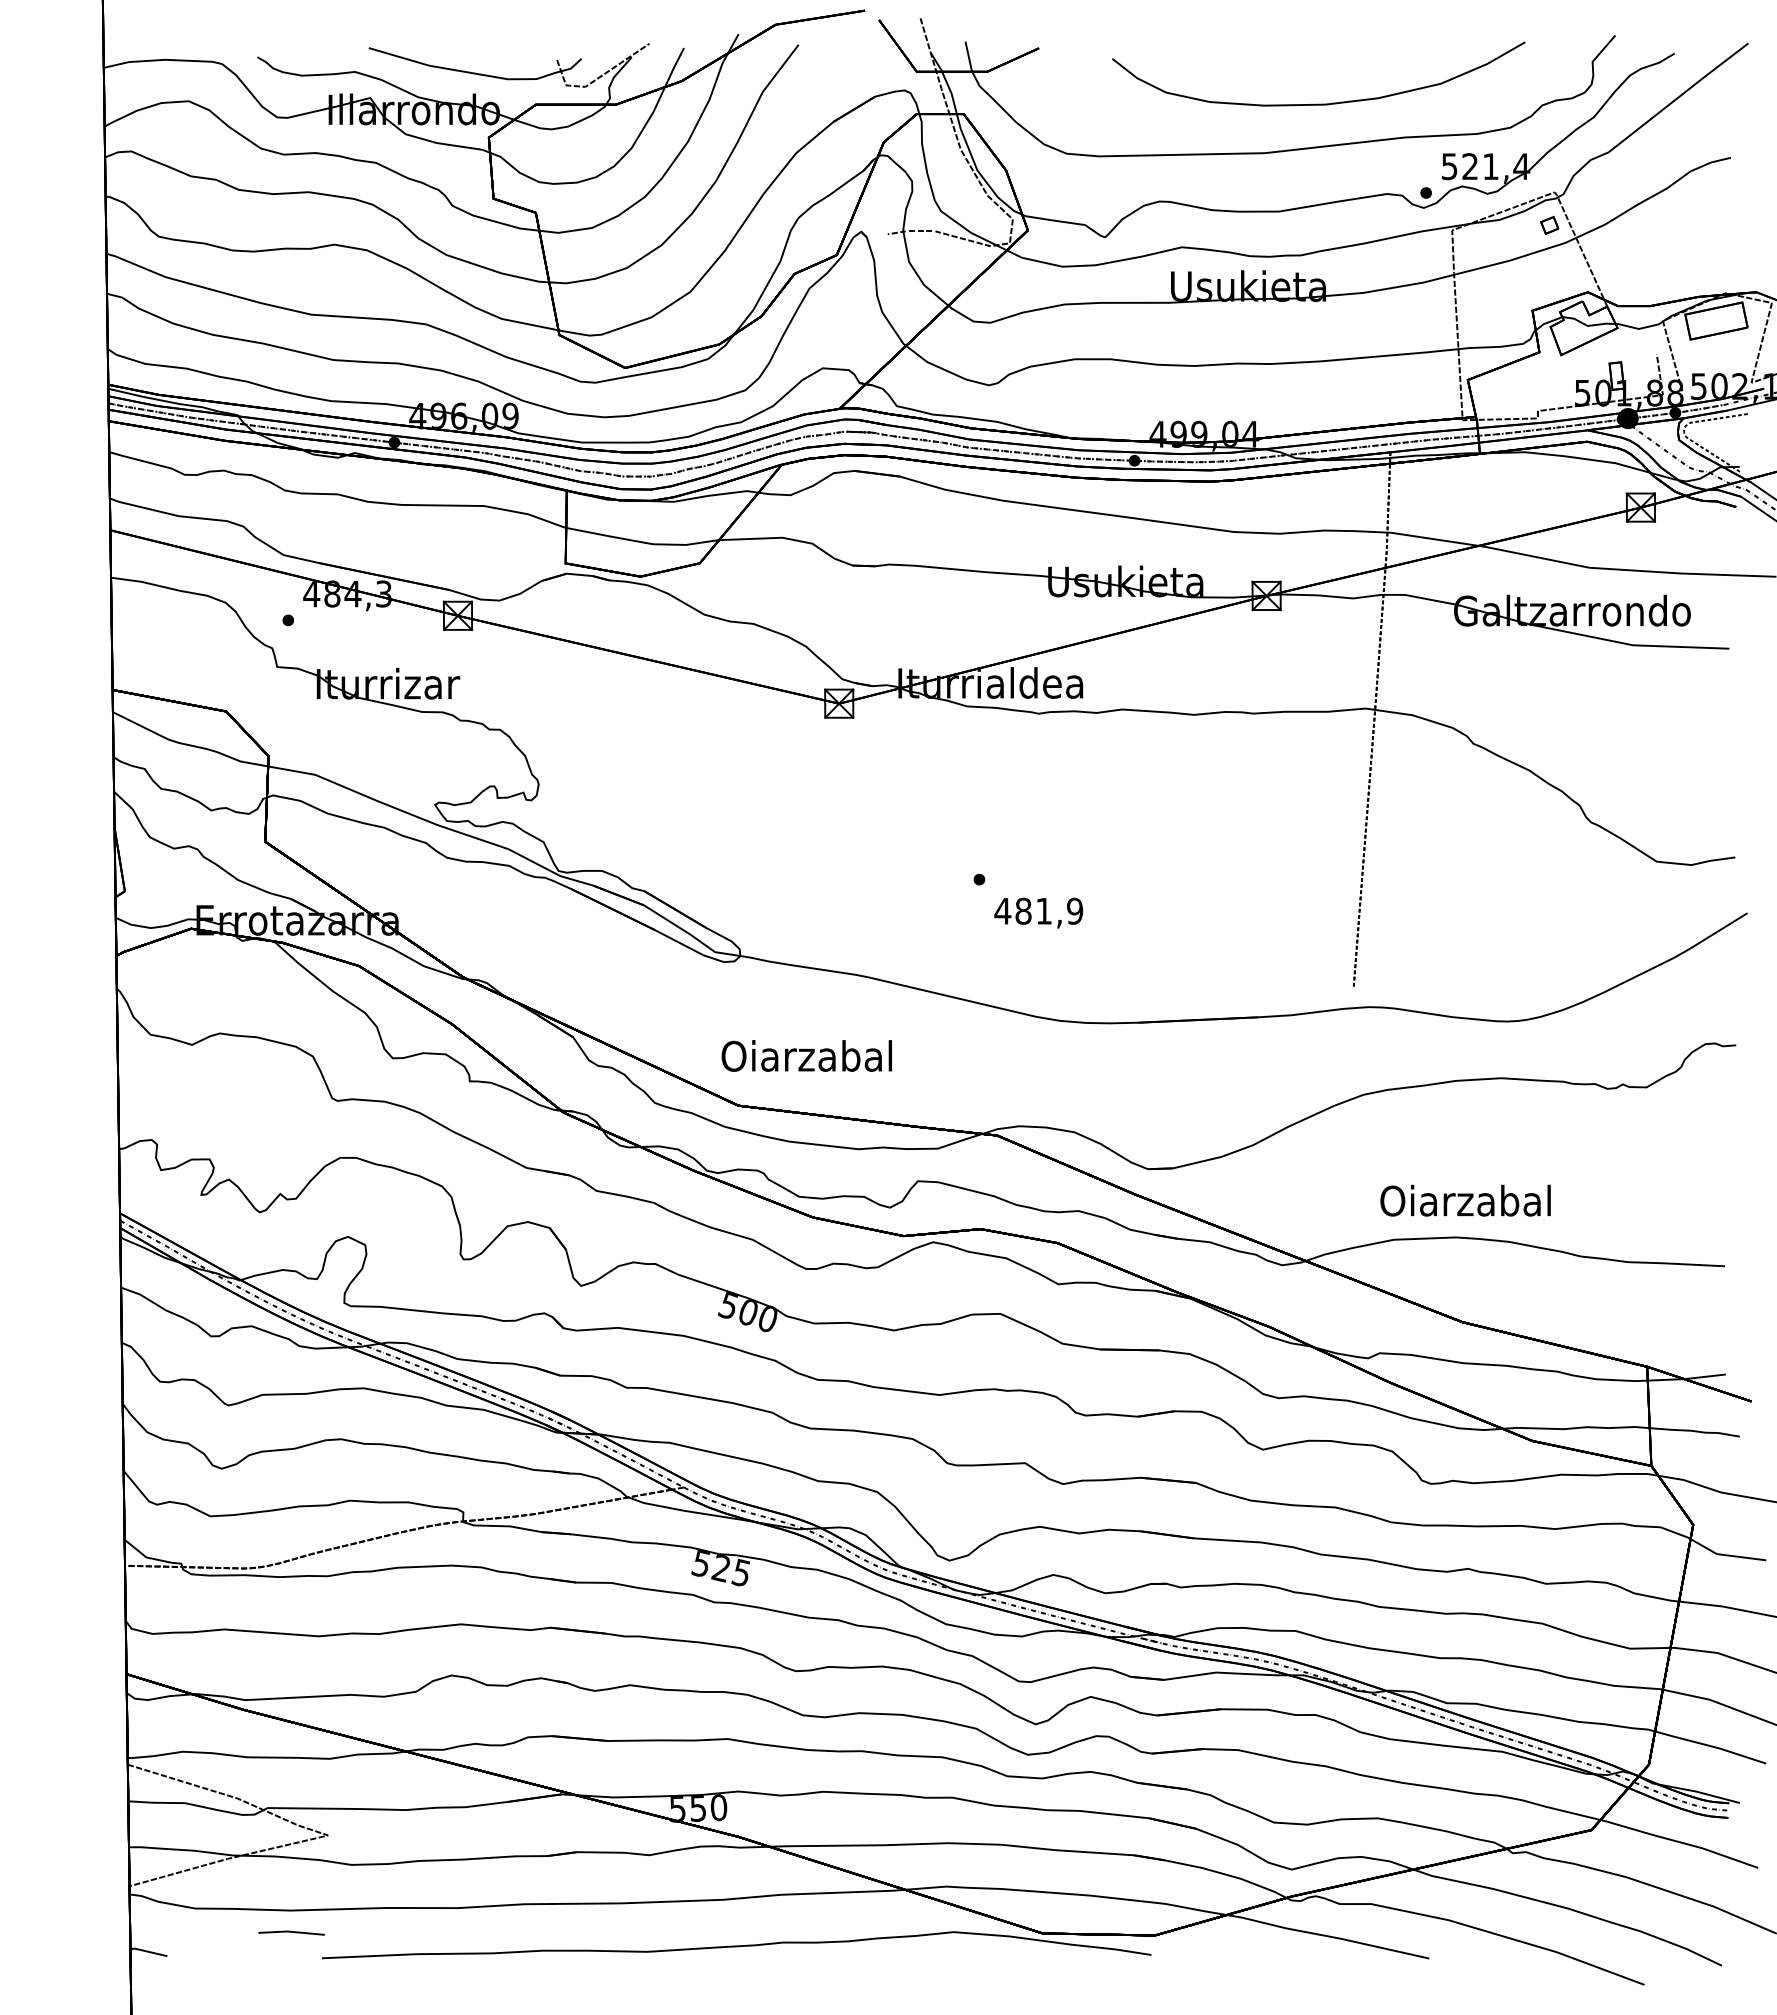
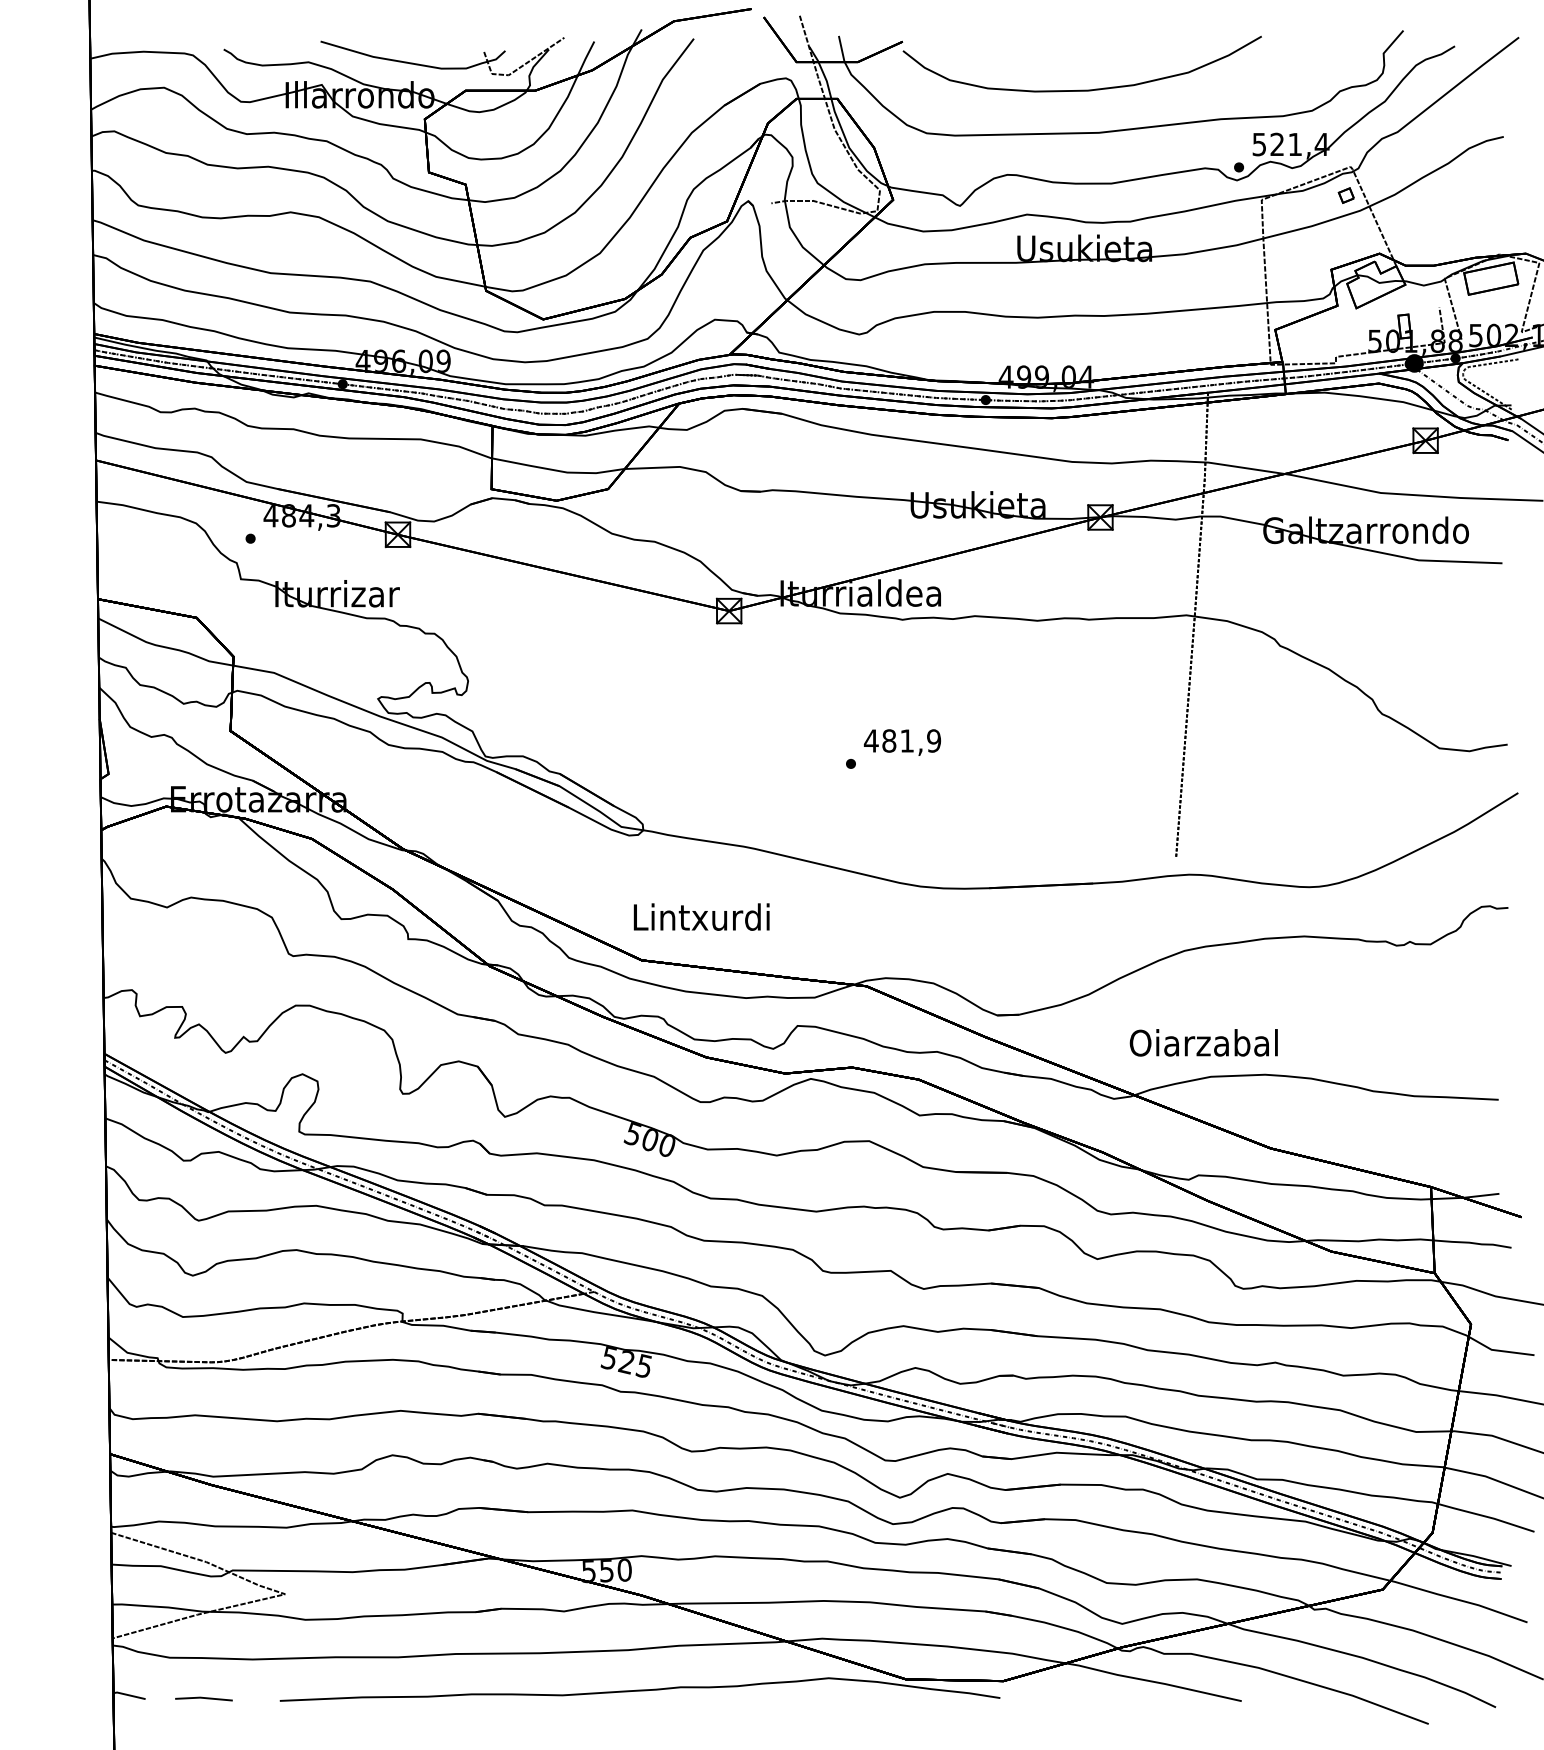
curve: (1318, 103) -> (1082, 89), moved
text: (1038, 912) -> (902, 742), moved
text: (806, 1055) -> (700, 916), Oiarzabal -> Lintxurdi
text: (1465, 1200) -> (1203, 1042), moved
line: (291, 1932) -> (203, 1698), moved

